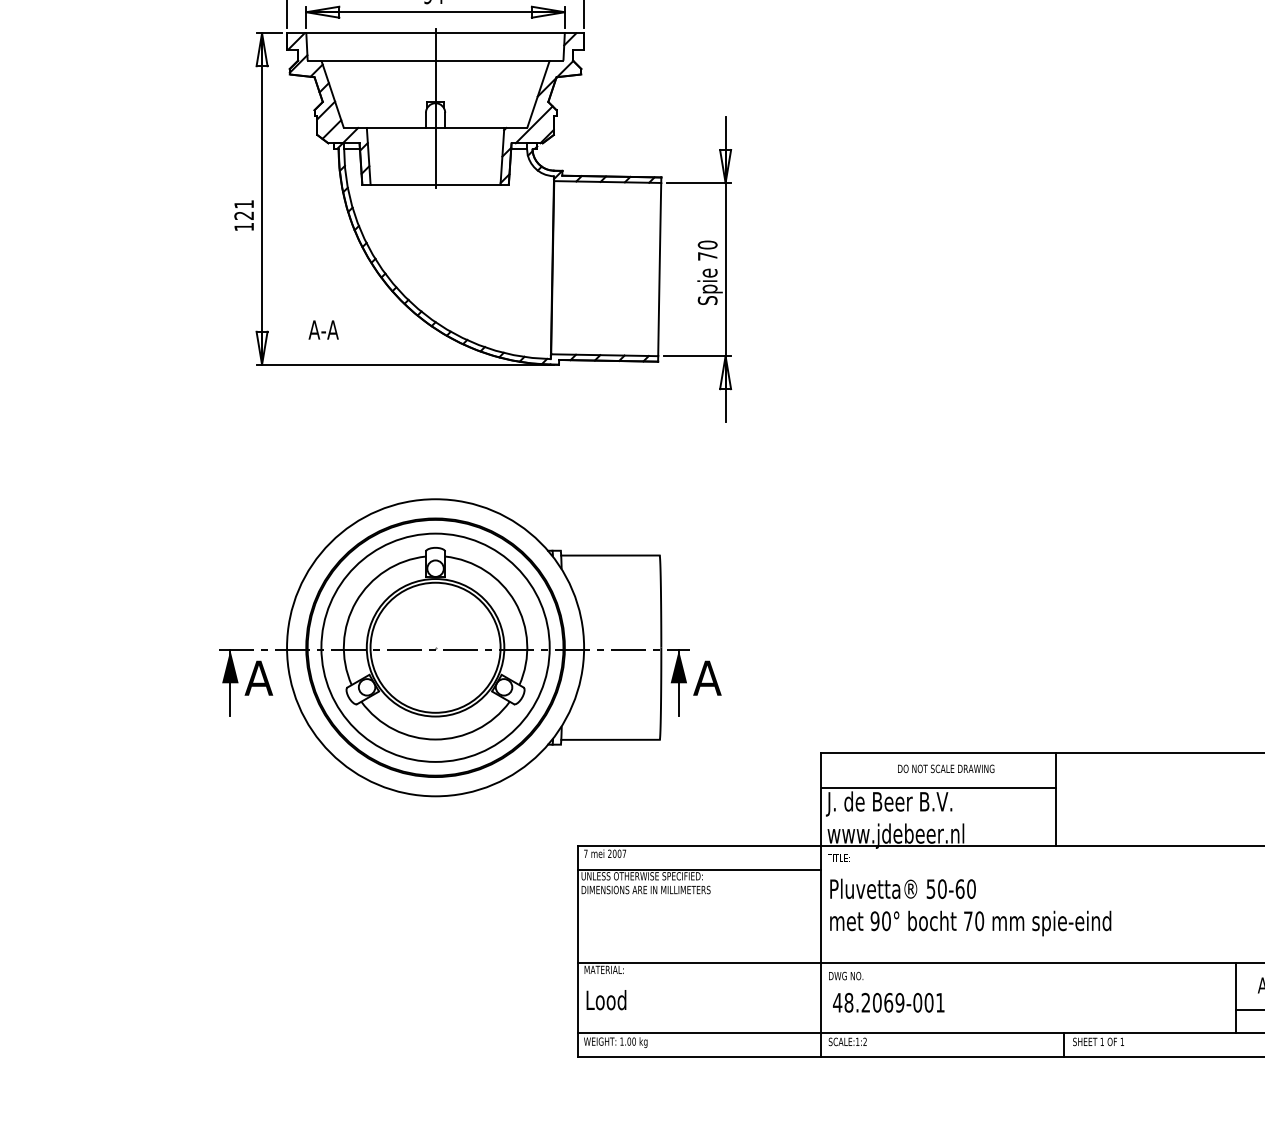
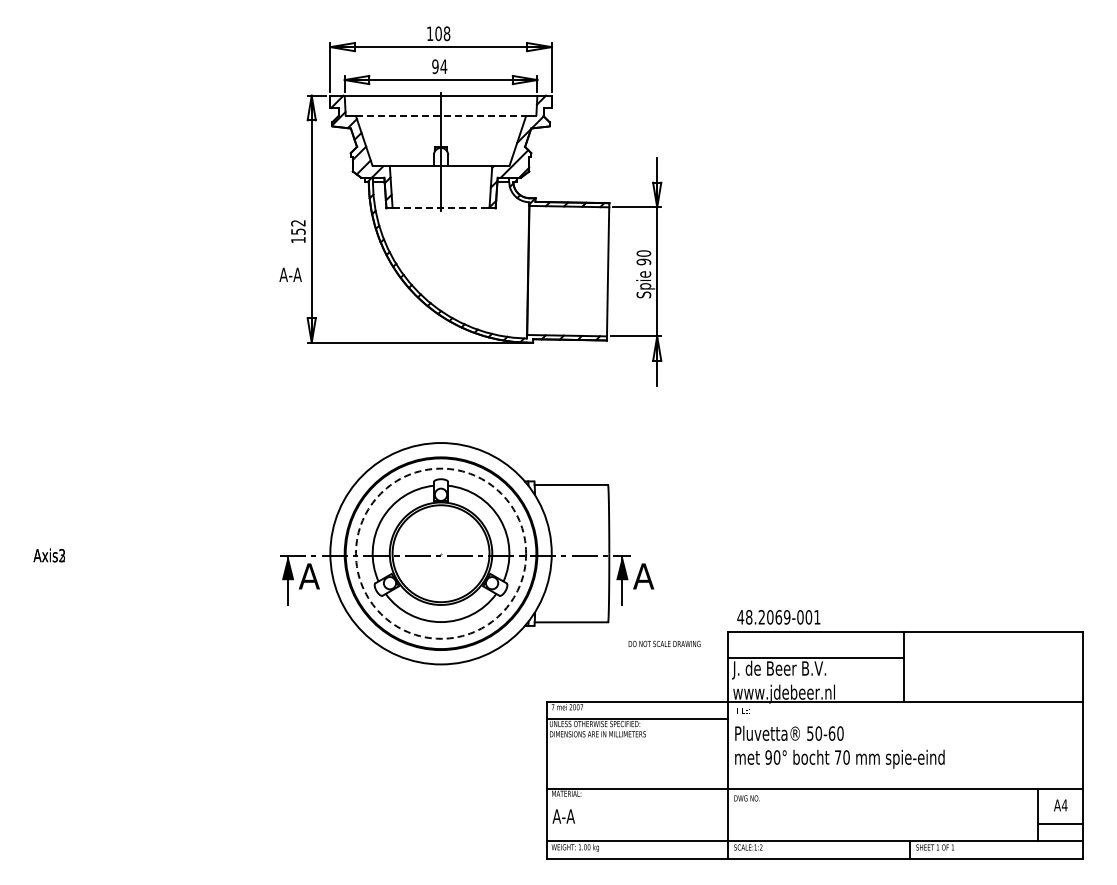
line: (436, 61) -> (441, 116), solid -> dashed
line: (436, 184) -> (441, 208), solid -> dashed
text: (244, 210) -> (298, 227), 121 -> 152
text: (707, 255) -> (643, 261), 70 -> 90
text: (323, 329) -> (290, 274), moved
circle: (434, 647) -> (440, 553), solid -> dashed
text: (946, 768) -> (664, 643), moved
text: (605, 998) -> (567, 815), Lood -> A-A
text: (888, 1003) -> (778, 617), moved

